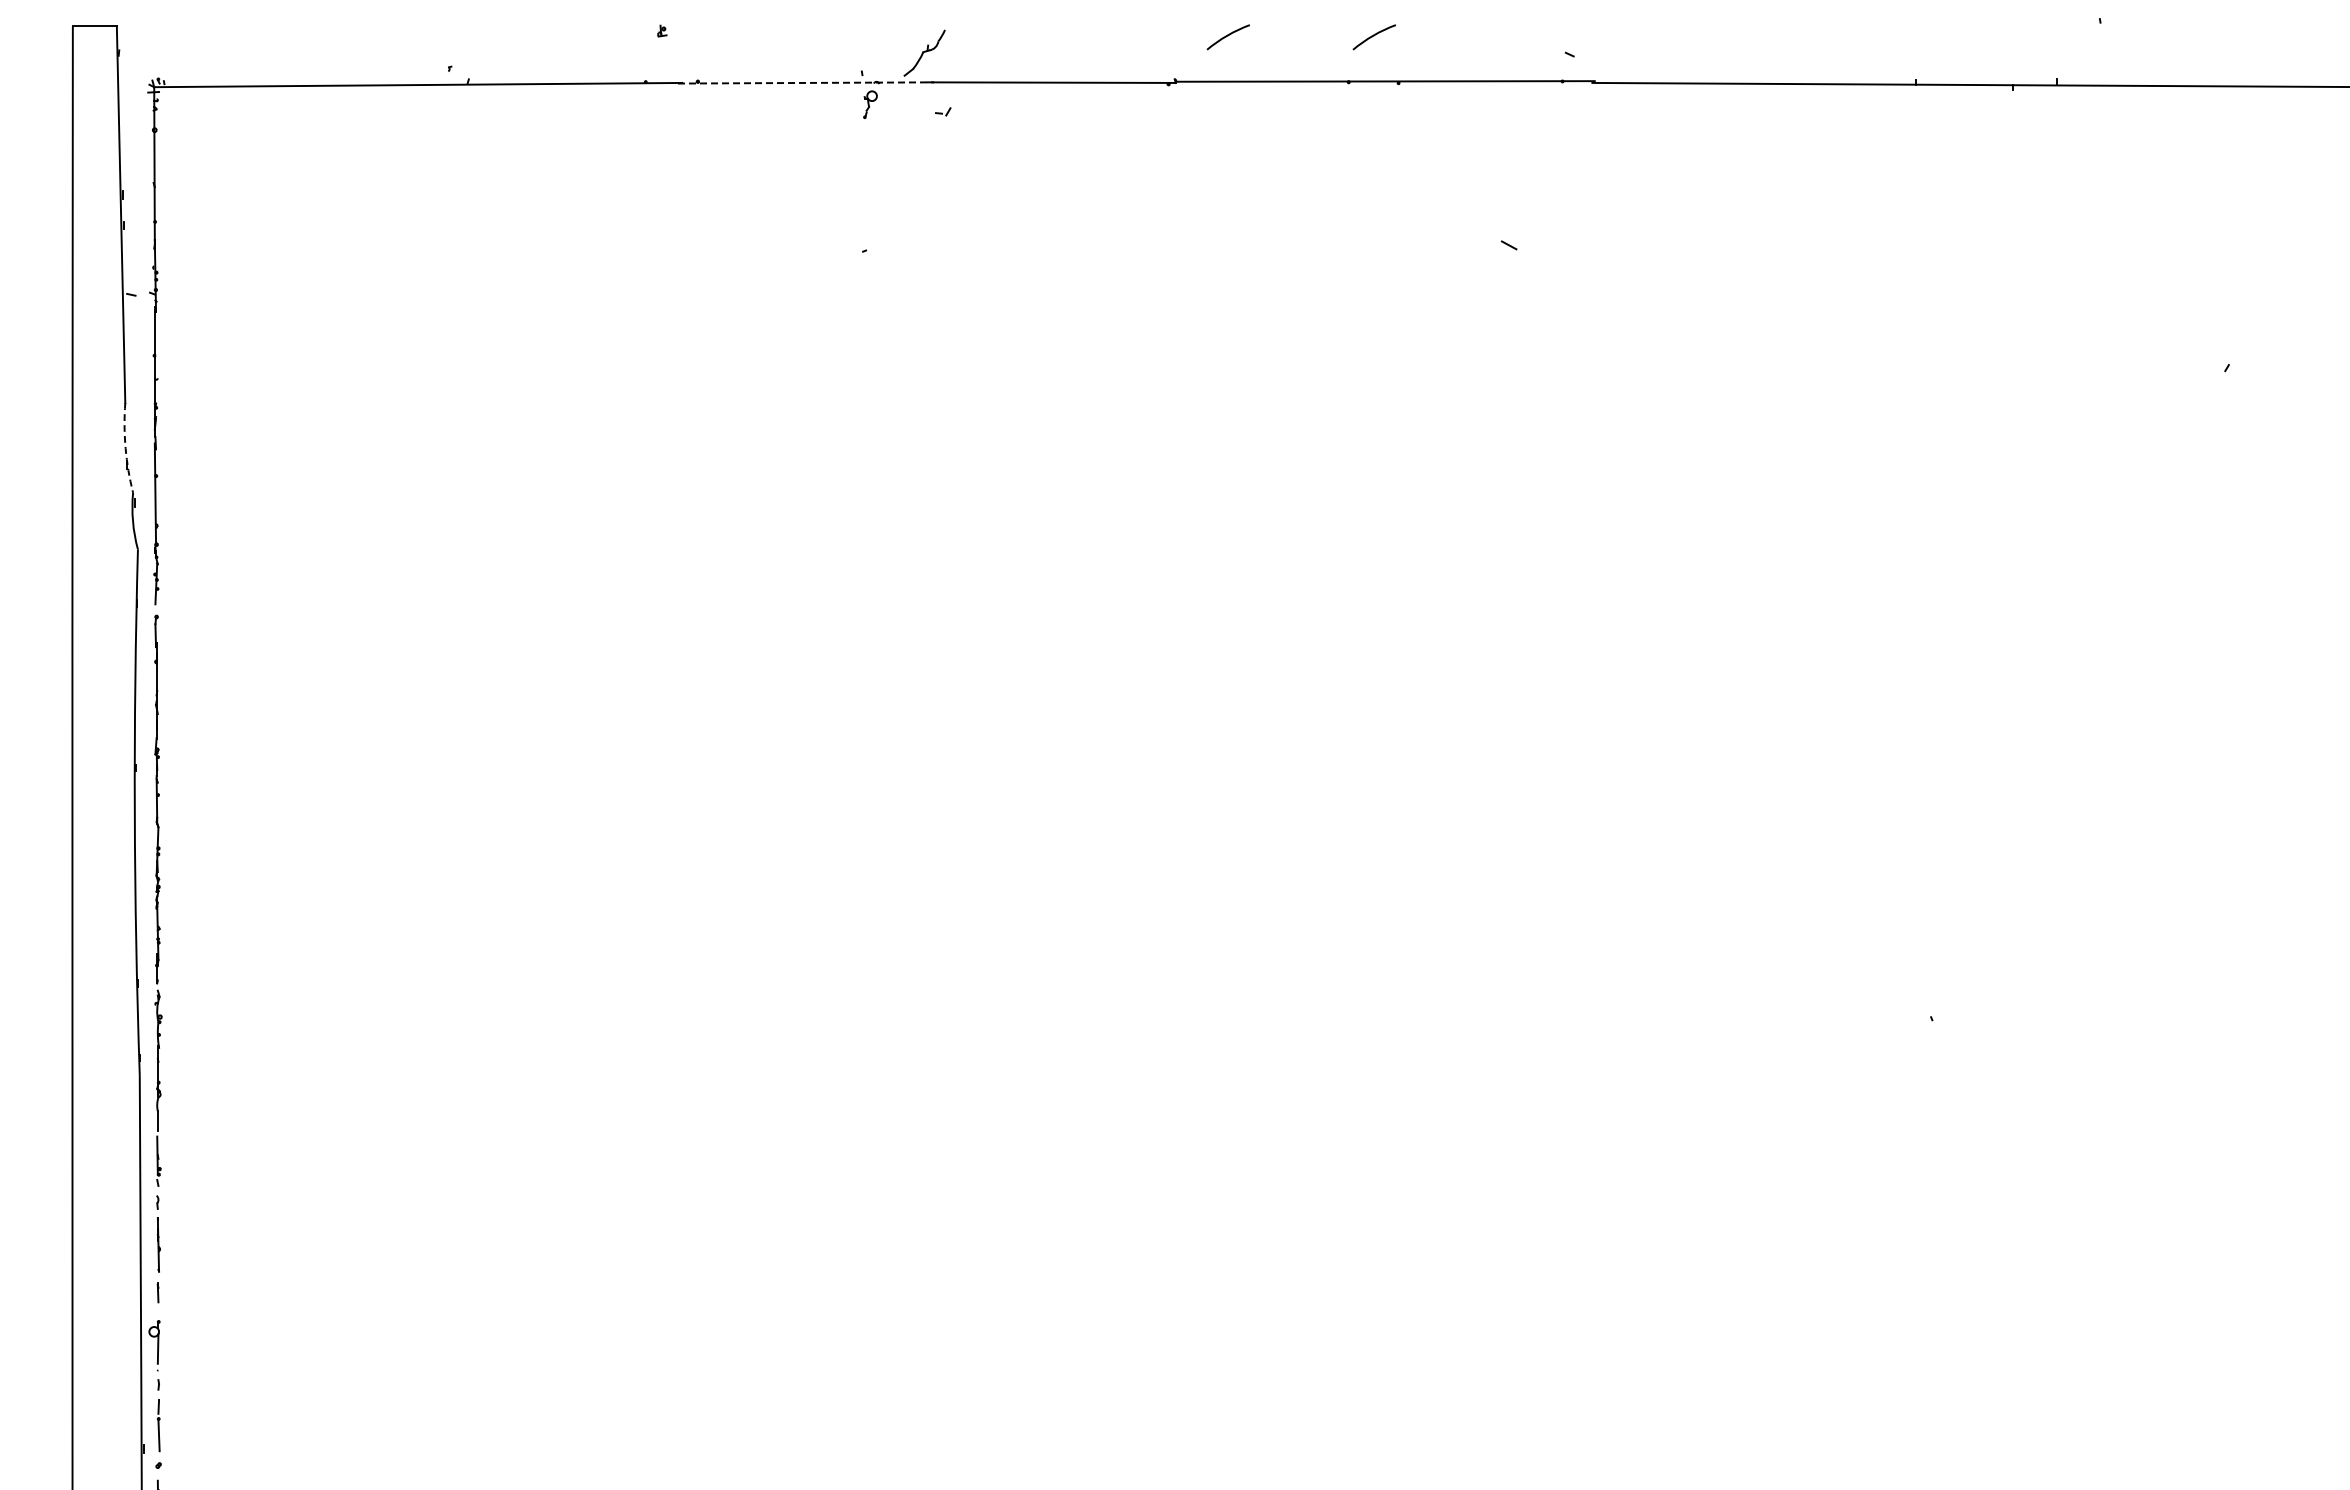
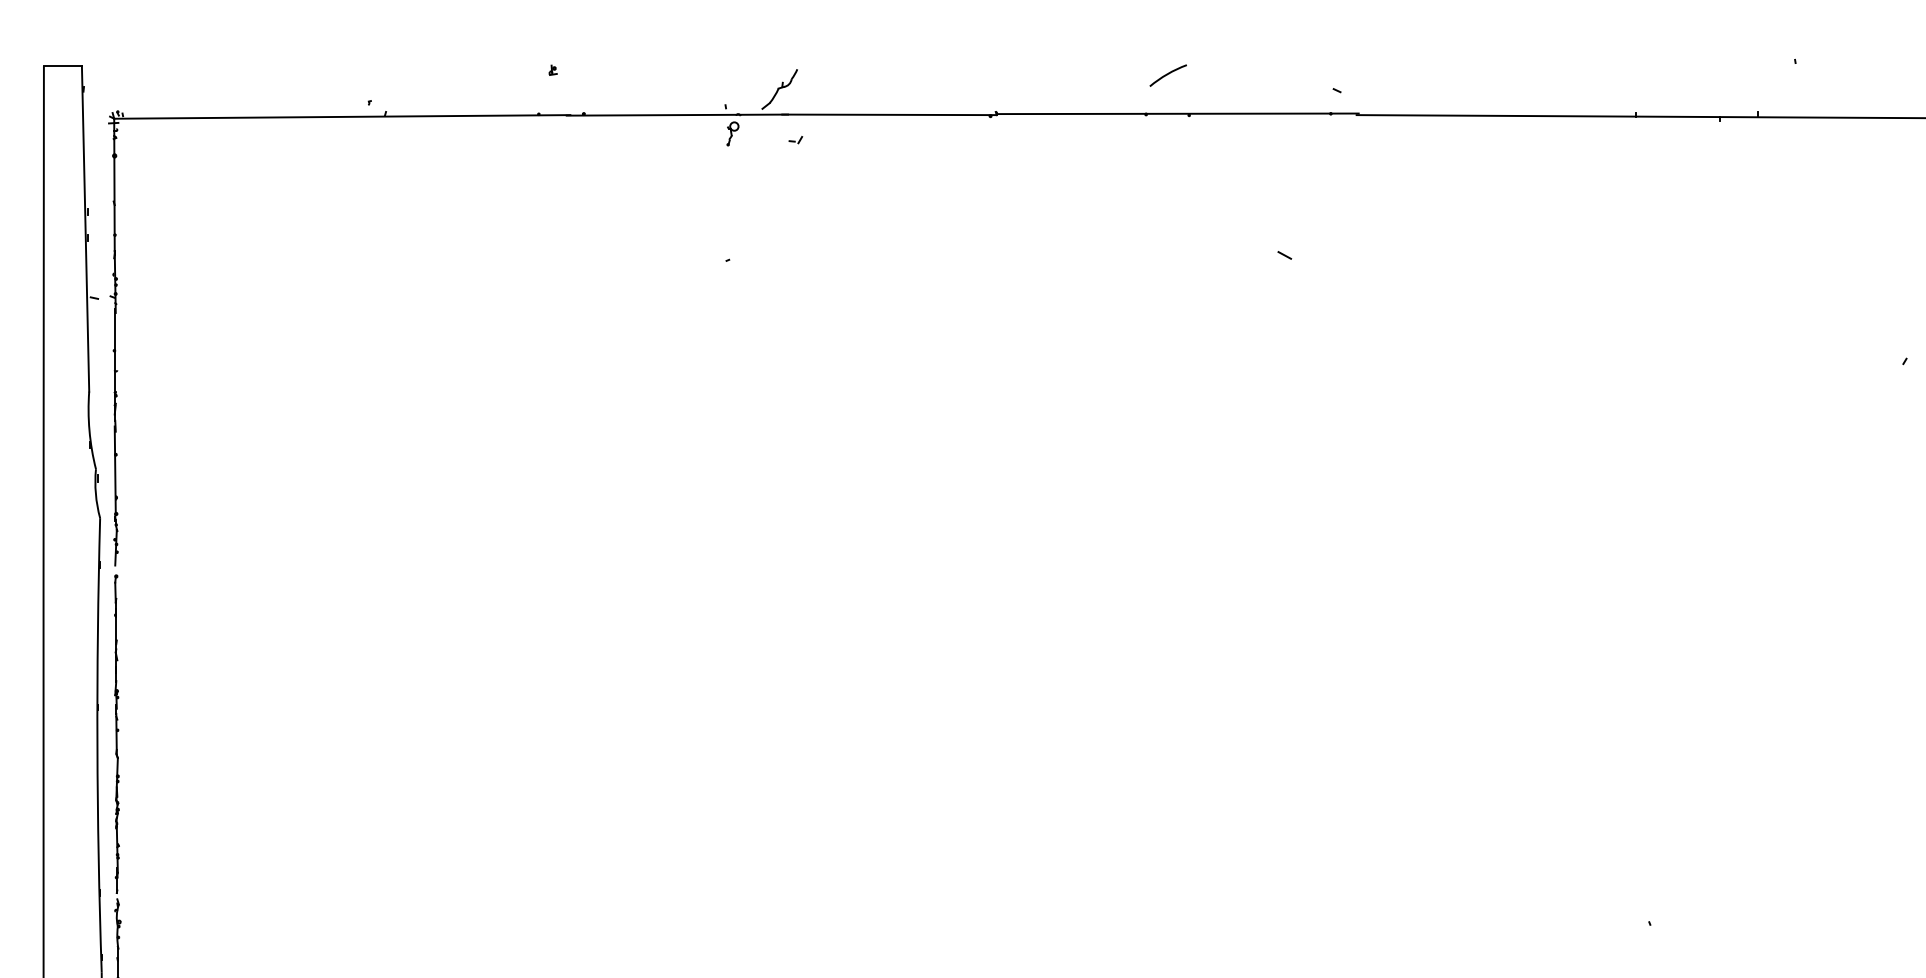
arc: (1227, 36) -> (1041, 74), removed
line: (806, 82) -> (677, 114), dashed -> solid
arc: (125, 448) -> (89, 430), dashed -> solid

